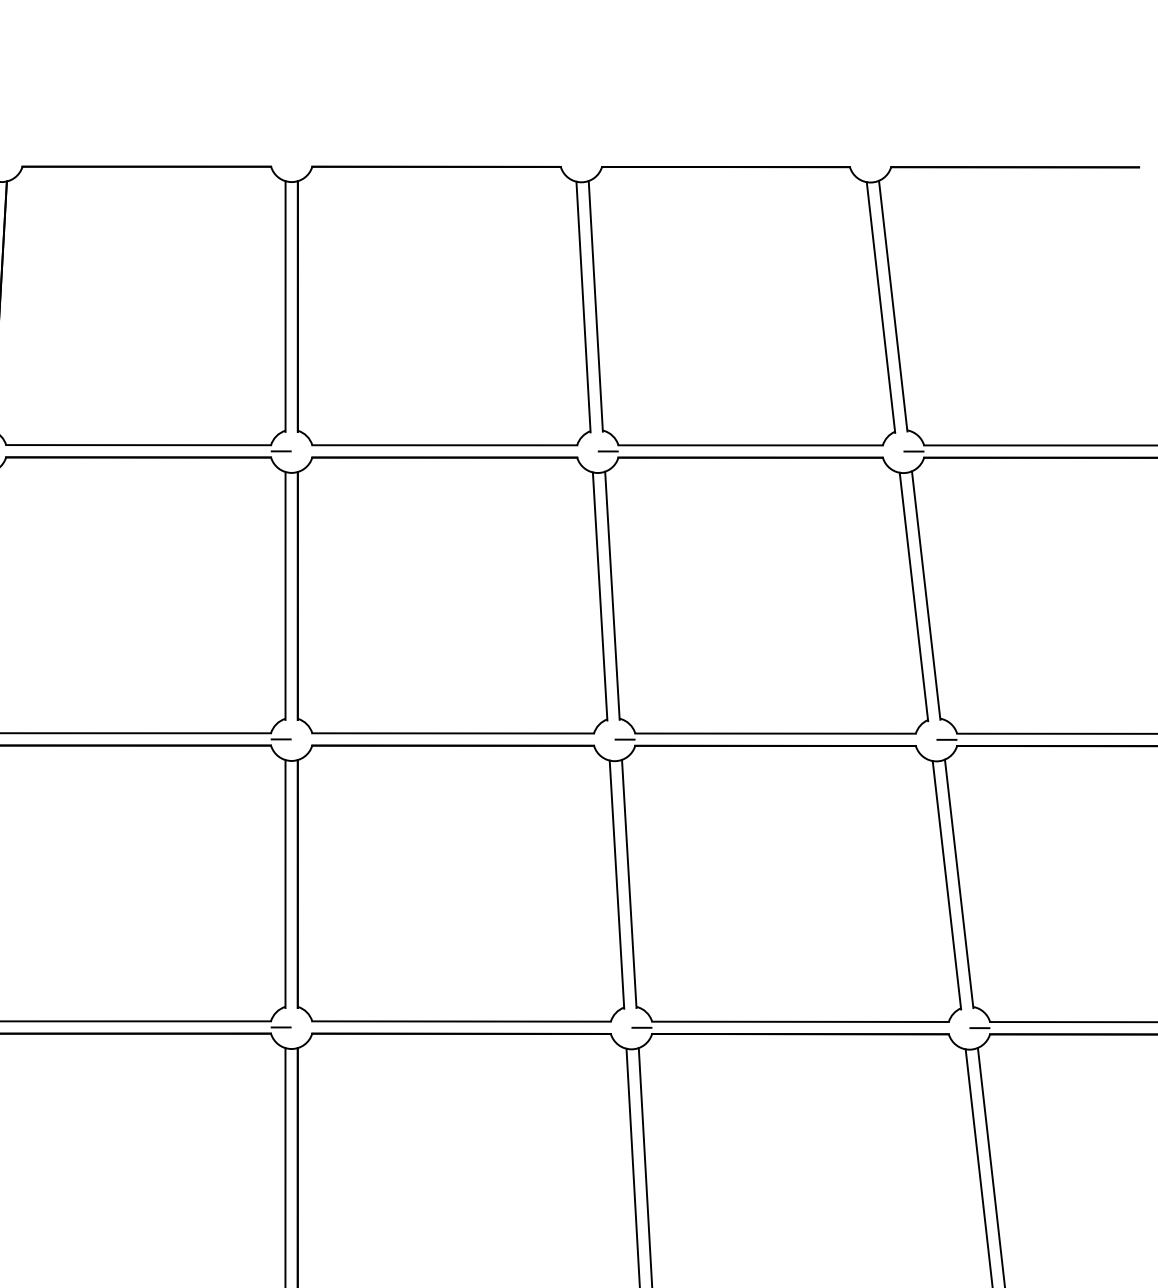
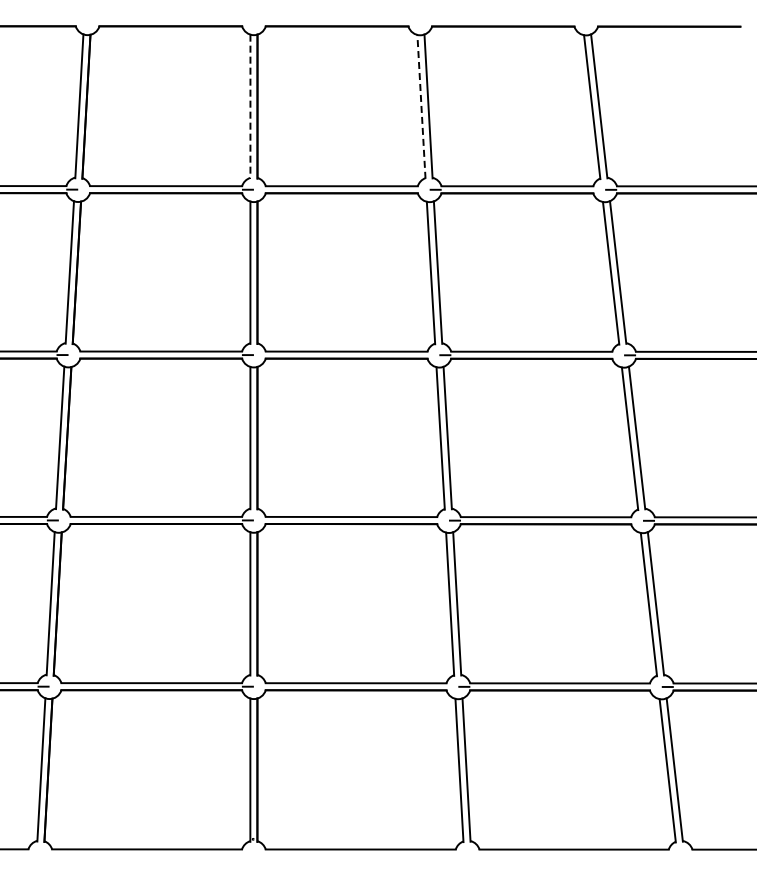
line: (285, 306) -> (250, 106), solid -> dashed
line: (583, 306) -> (421, 106), solid -> dashed

